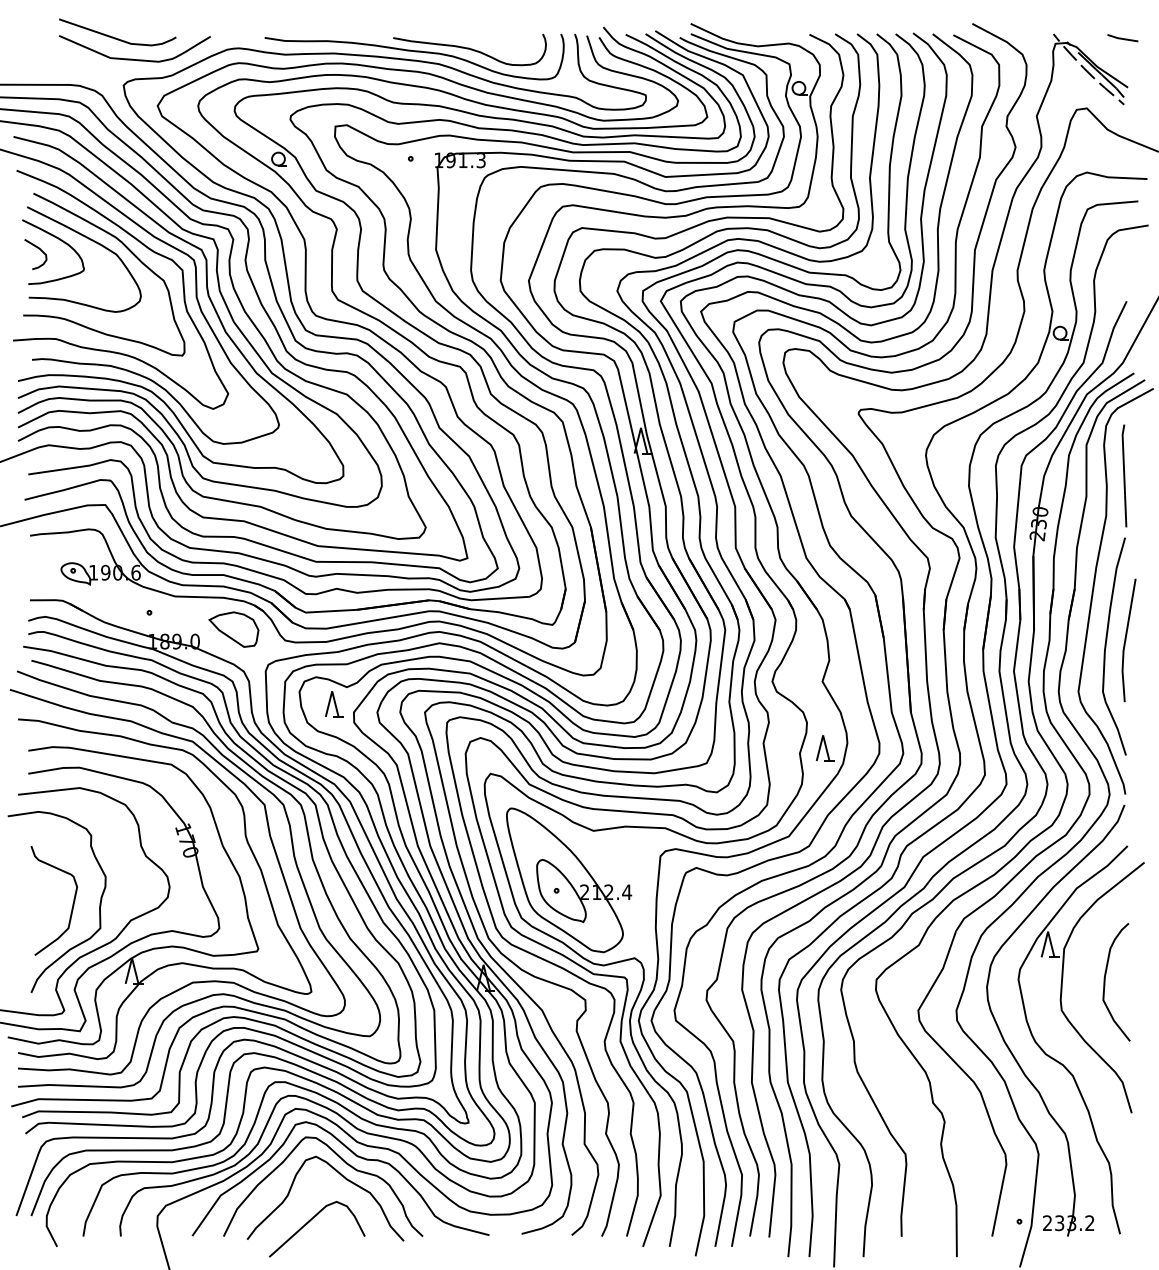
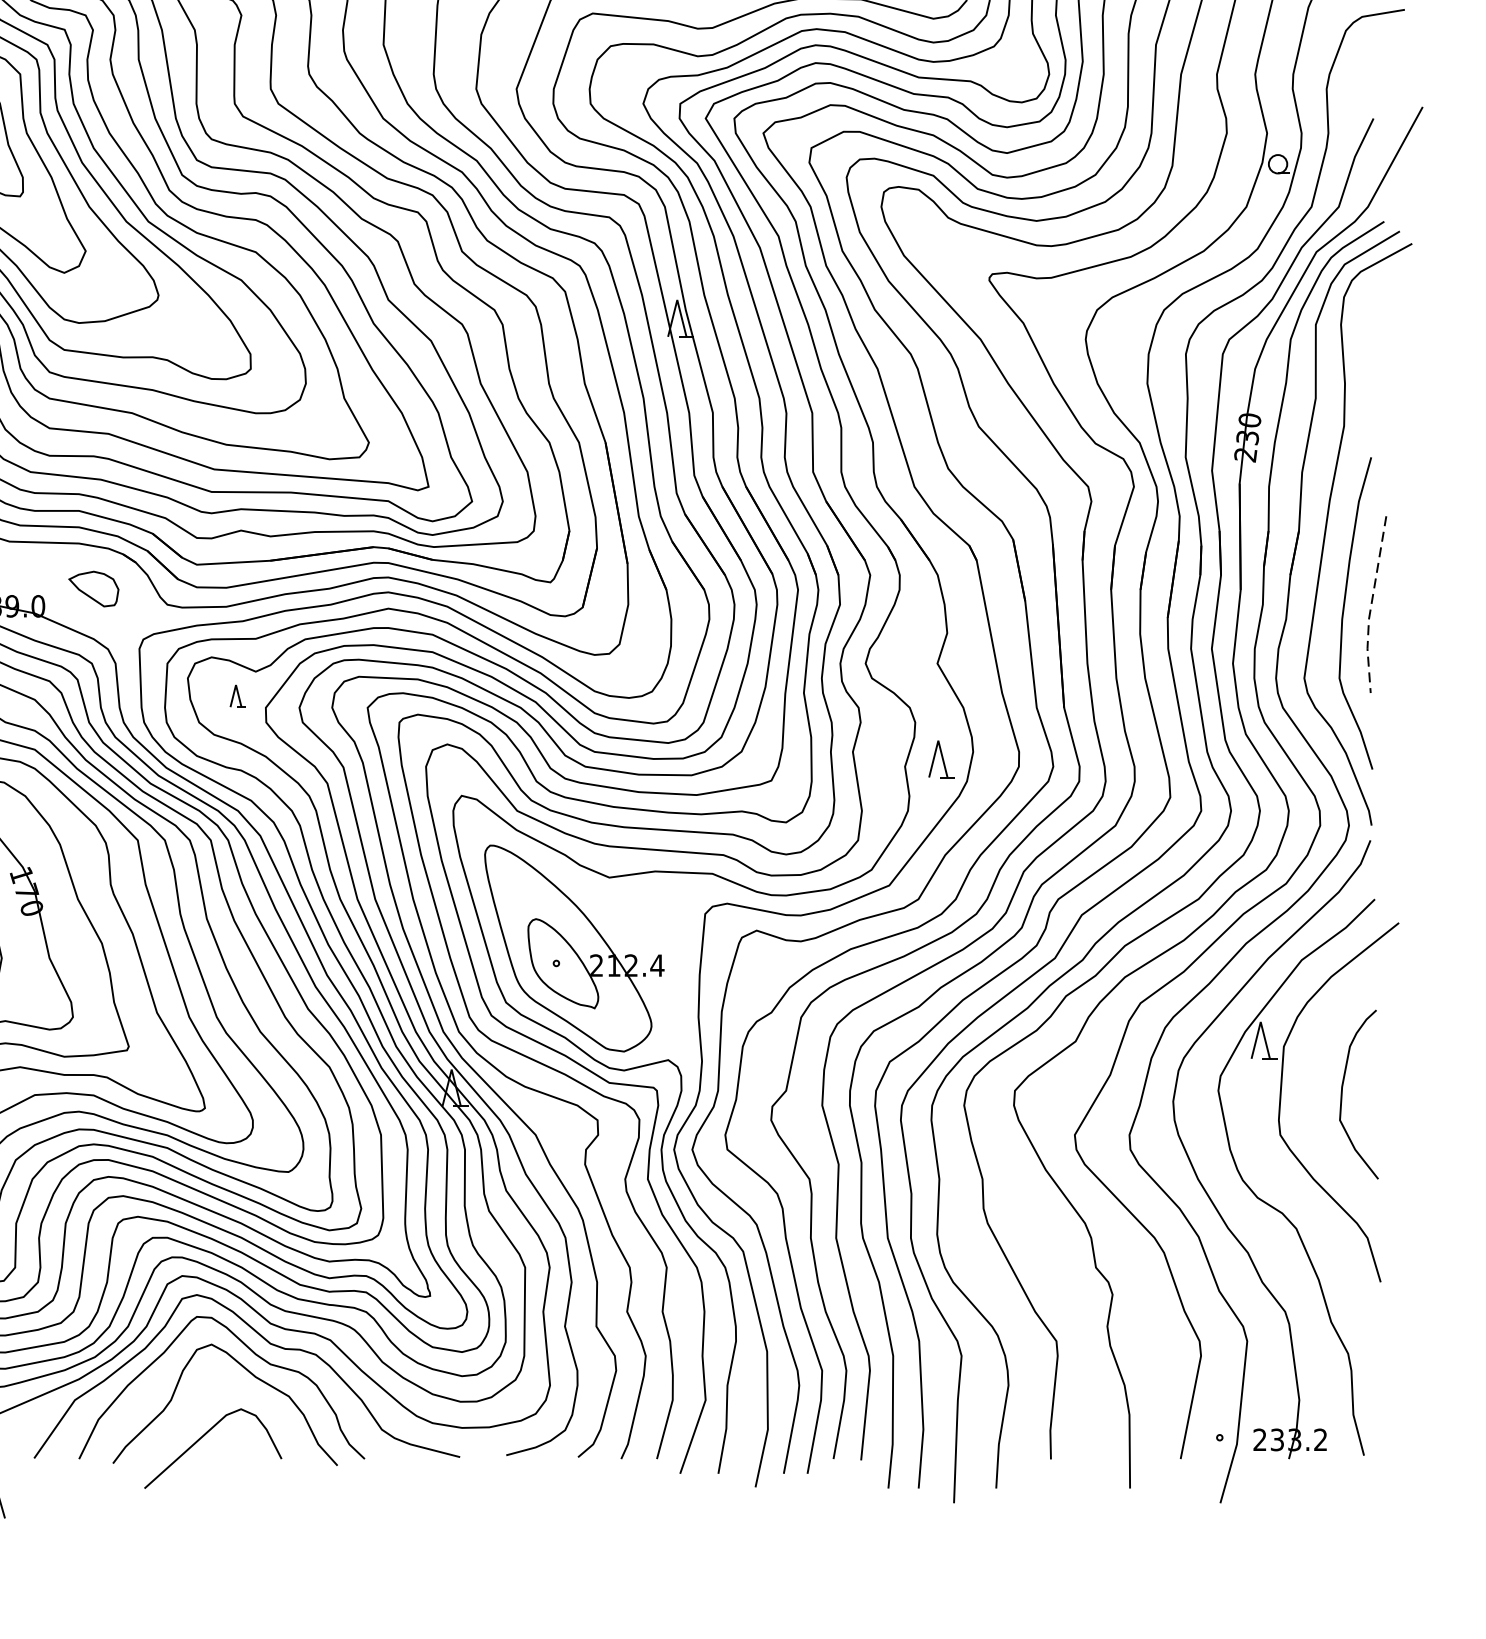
line: (1124, 475) -> (1370, 368), removed
part: (233, 629) -> (93, 588), size x0.7
line: (1125, 641) -> (1371, 606), solid -> dashed
part: (334, 704) -> (238, 696), size x0.6

